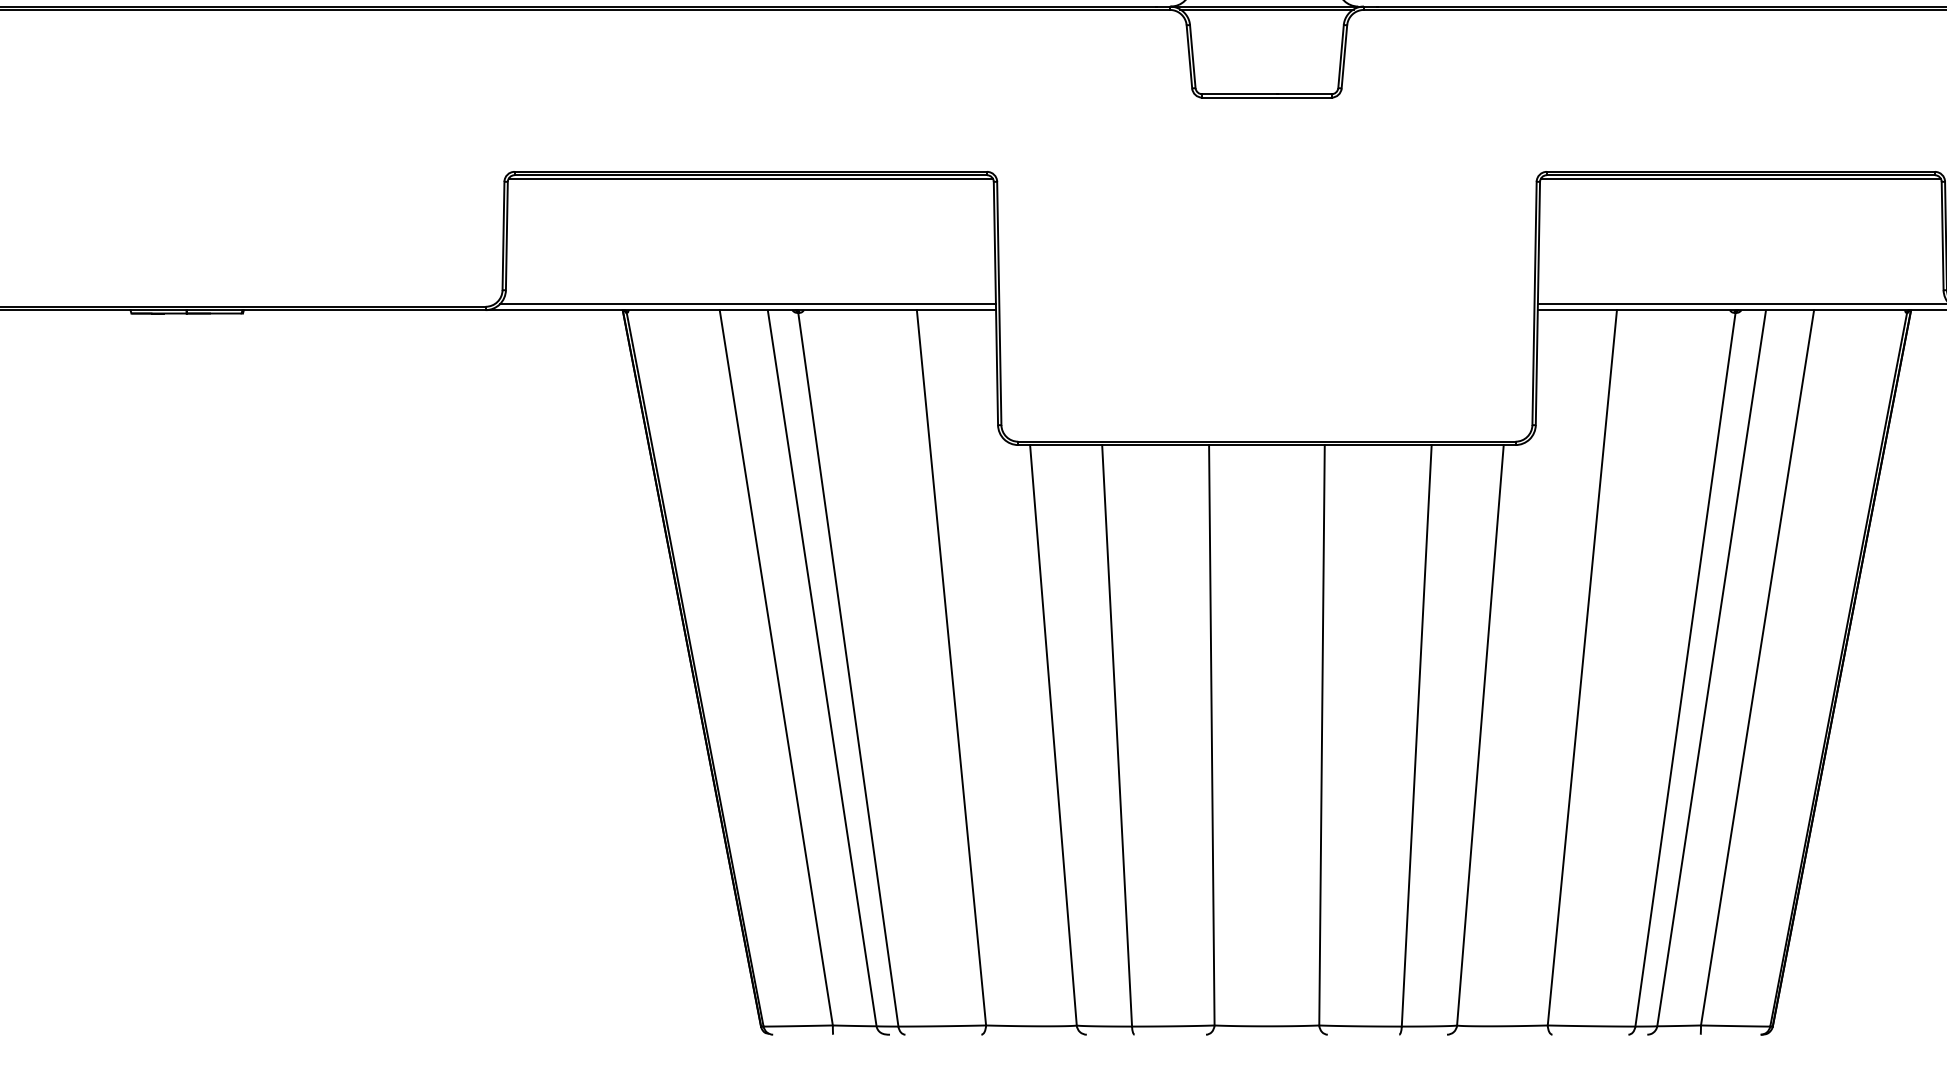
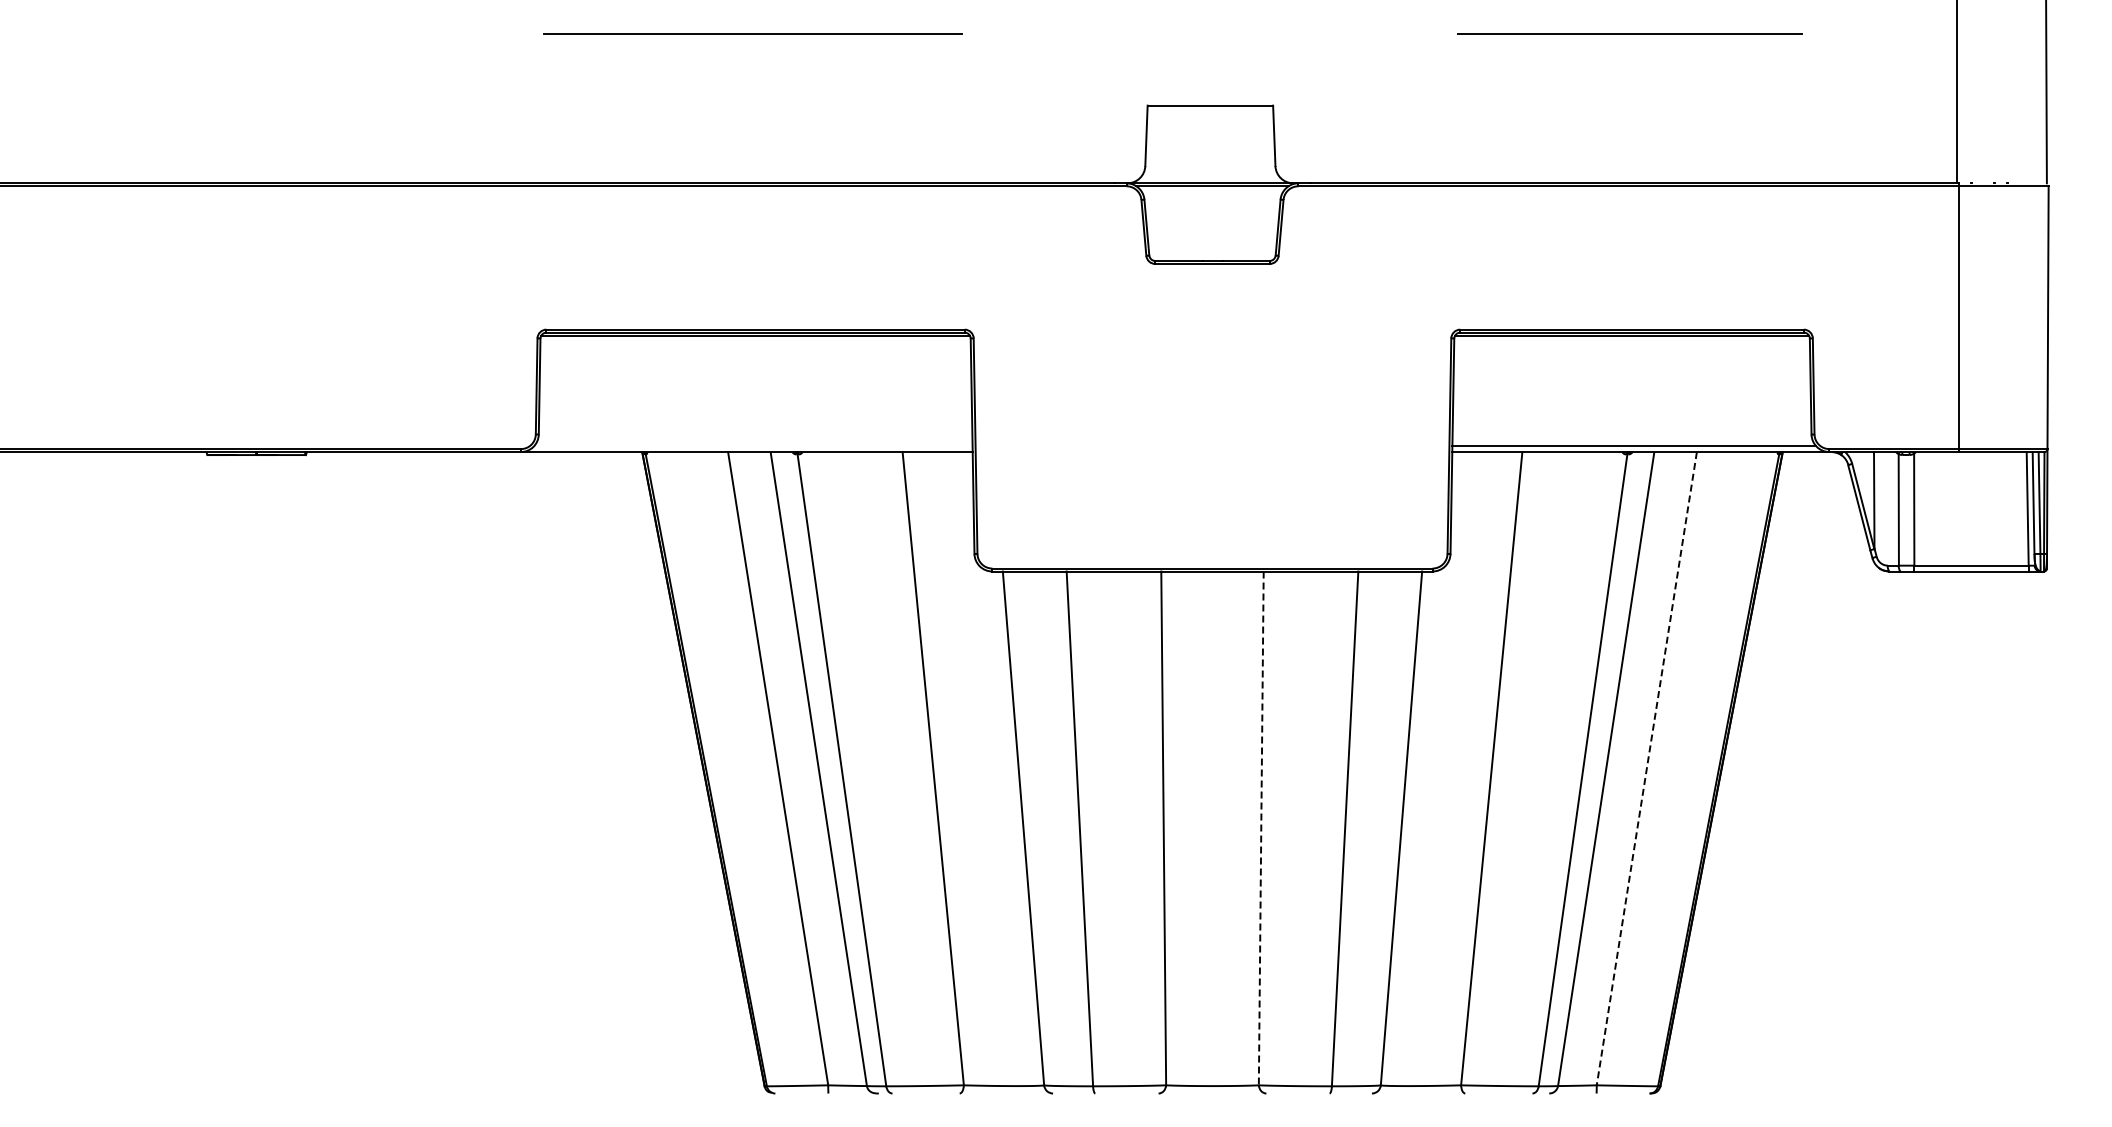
line: (747, 303) -> (752, 446), removed
line: (1757, 667) -> (1646, 768), solid -> dashed
line: (1322, 735) -> (1261, 828), solid -> dashed

